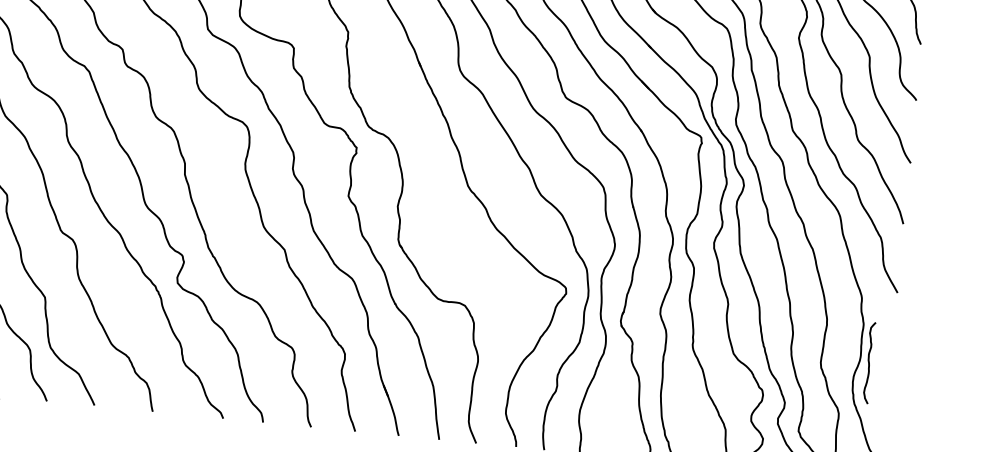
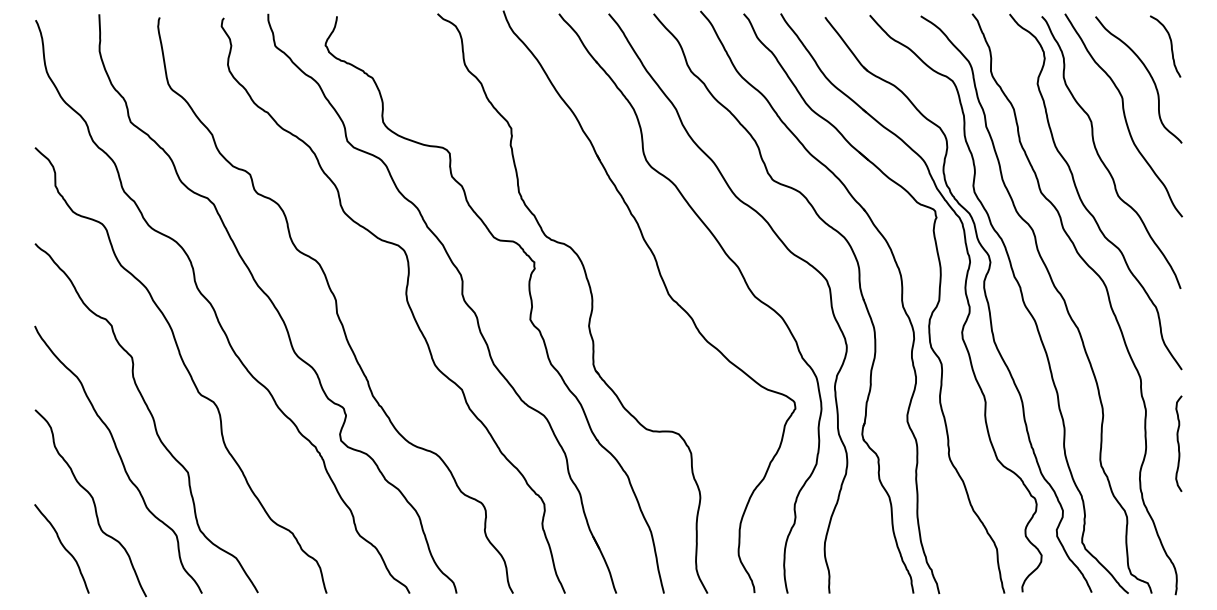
curve: (869, 362) -> (1178, 443), moved

